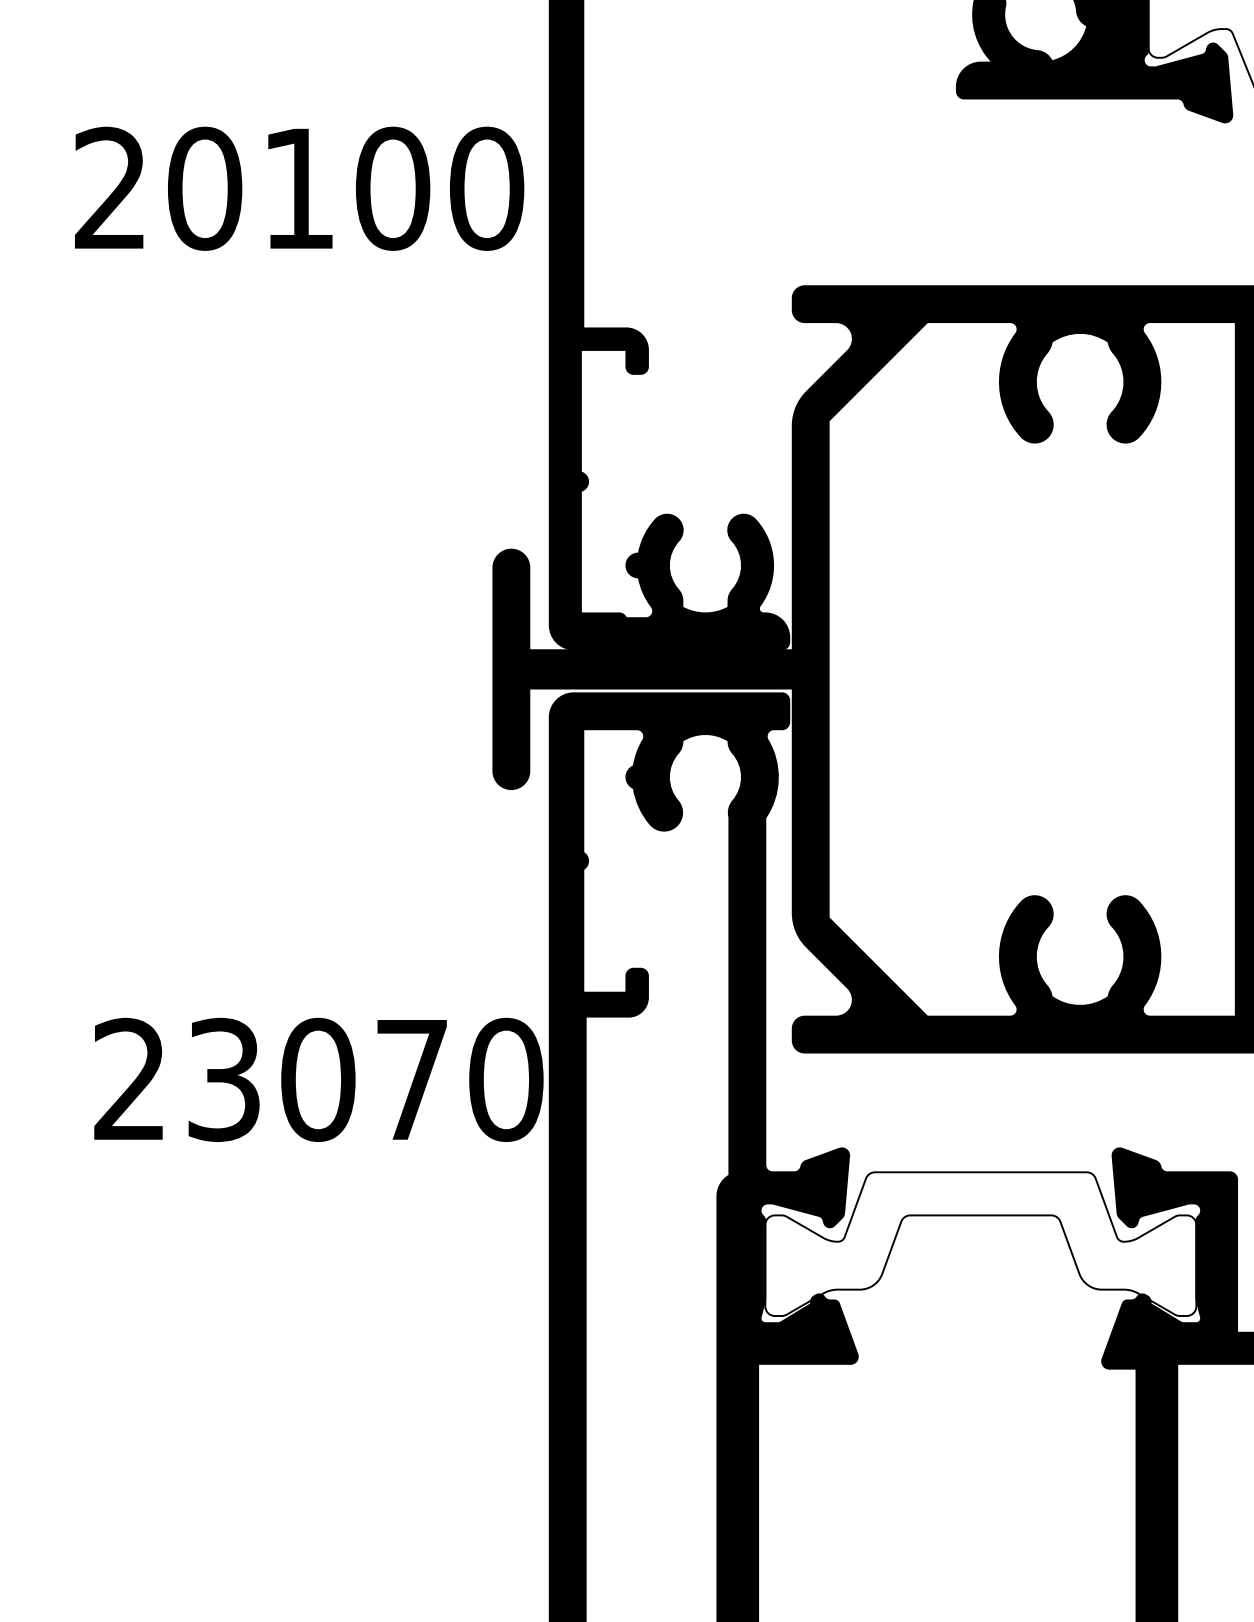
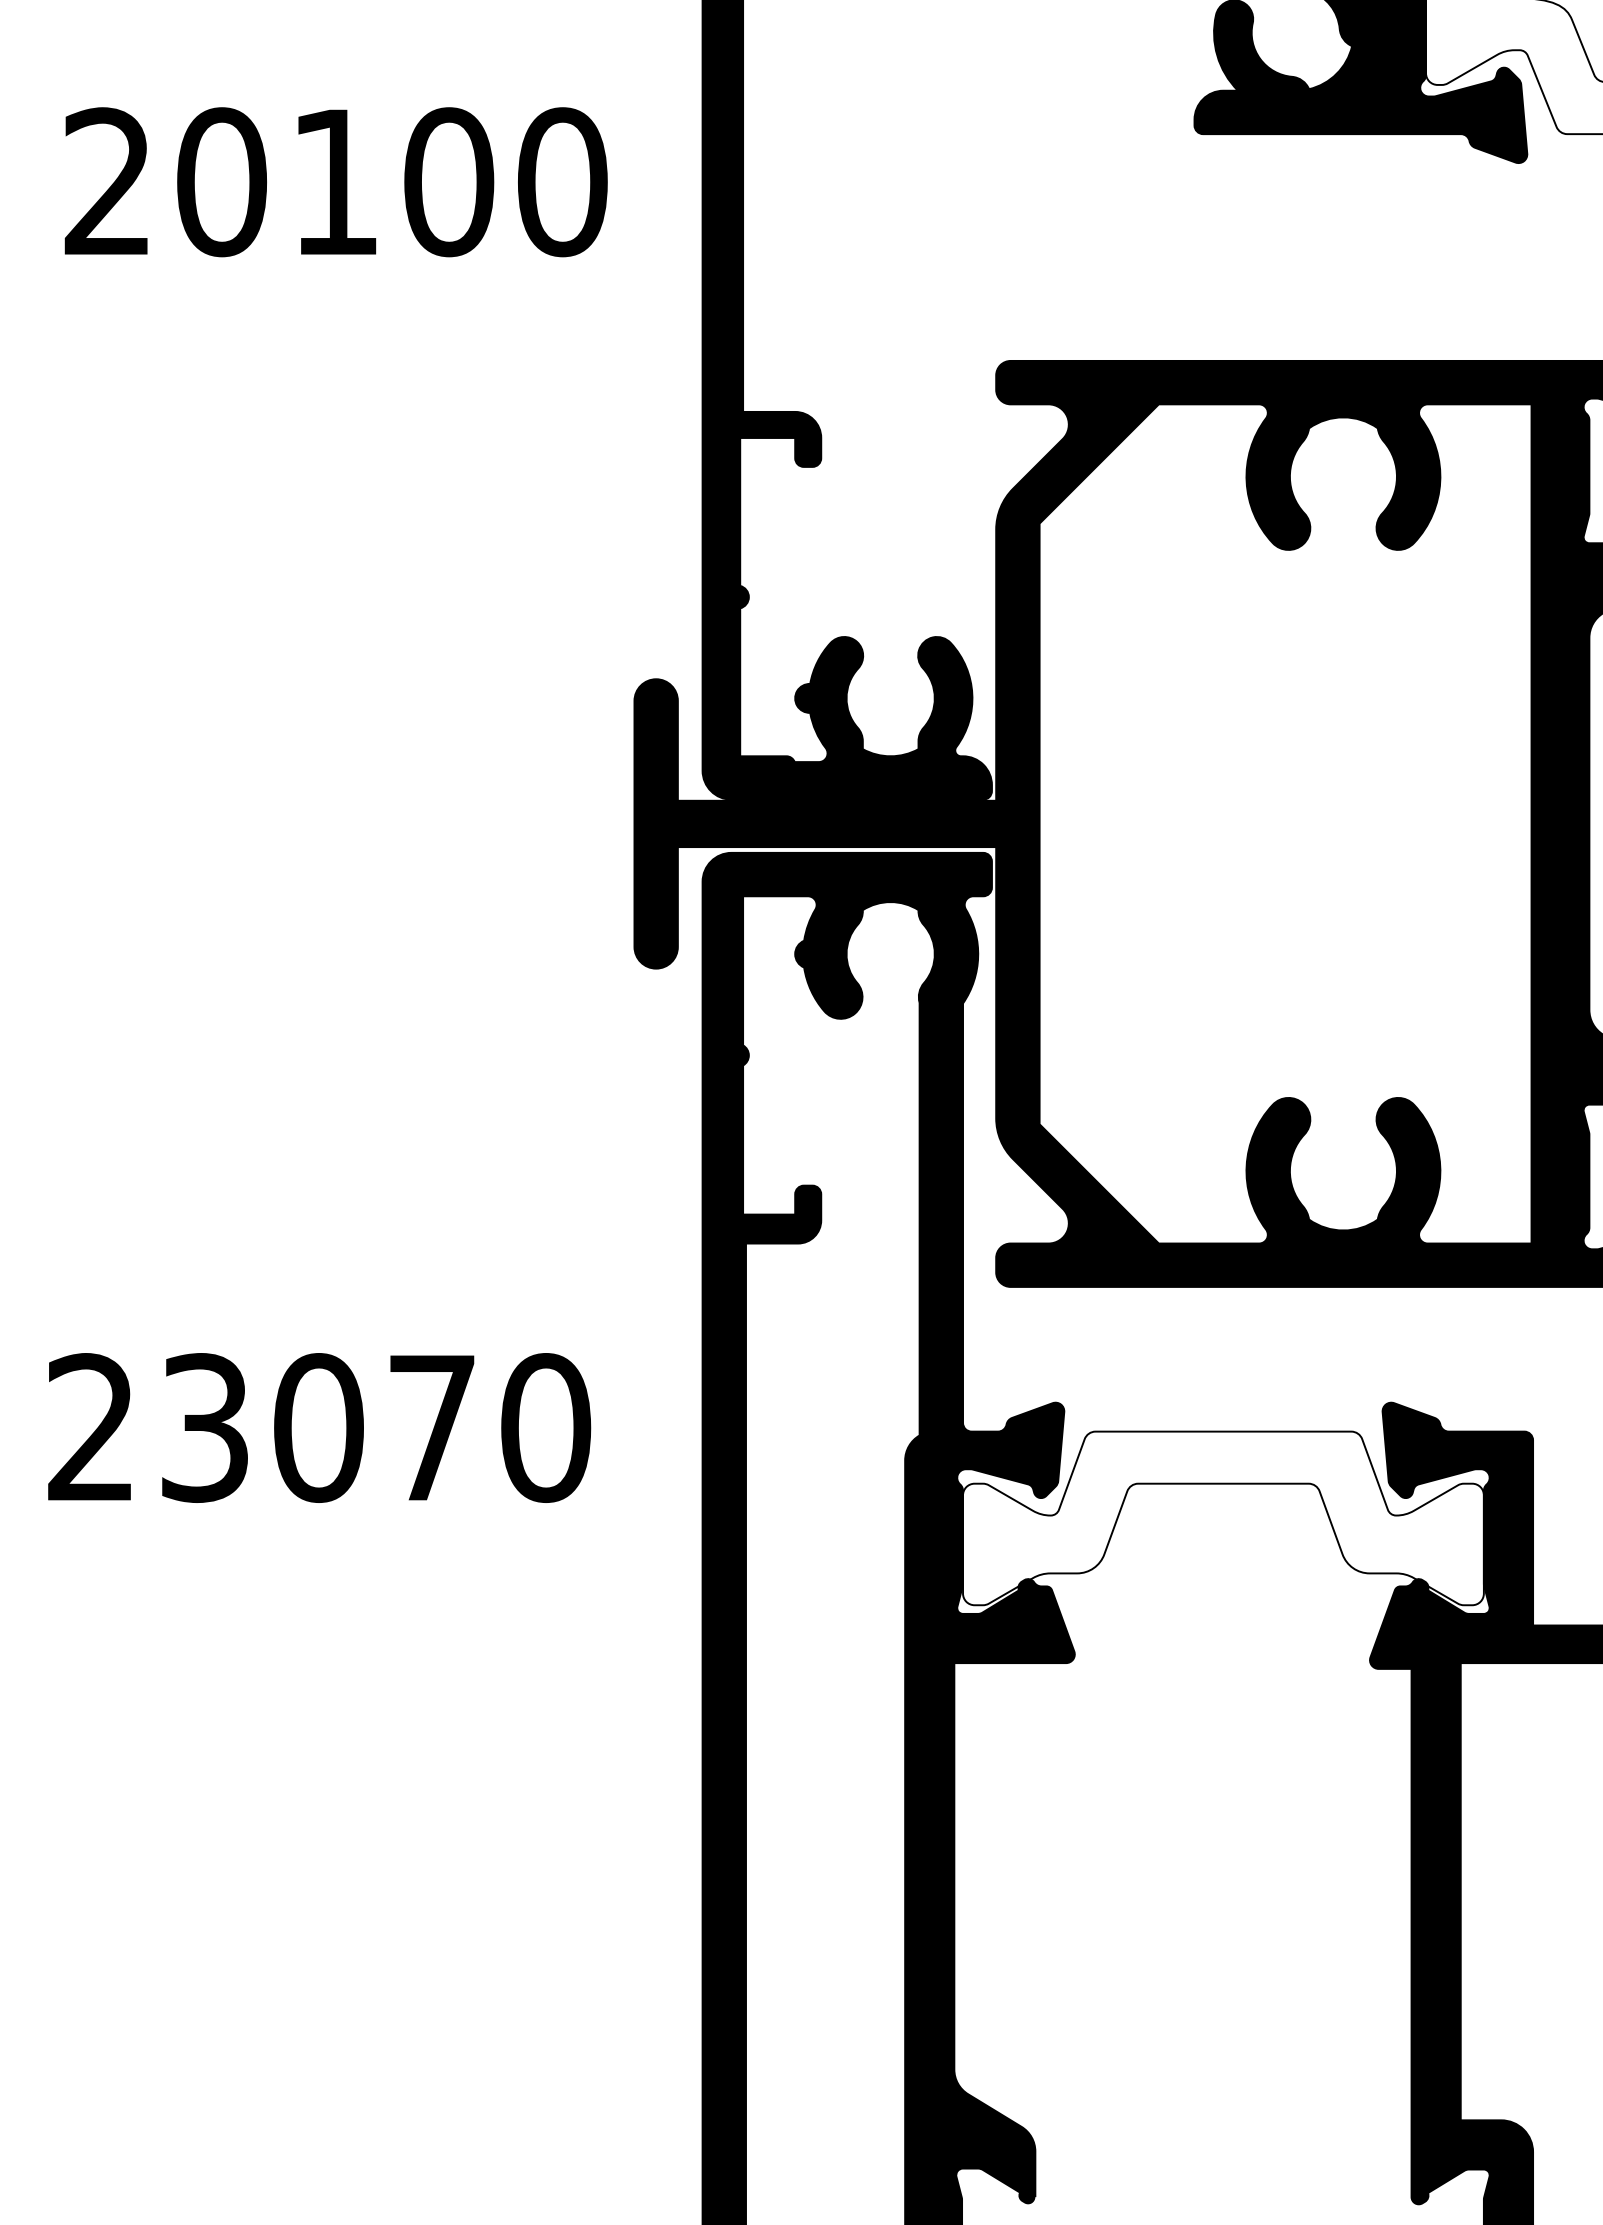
text: (298, 189) -> (335, 182), moved
text: (318, 1079) -> (319, 1427), moved

